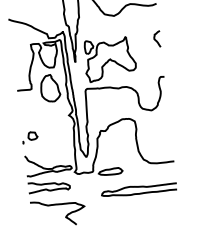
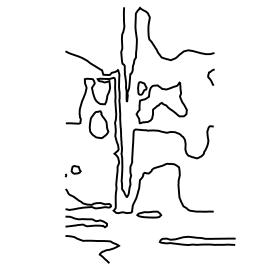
curve: (155, 38) -> (209, 76), moved
curve: (137, 187) -> (196, 238), moved

